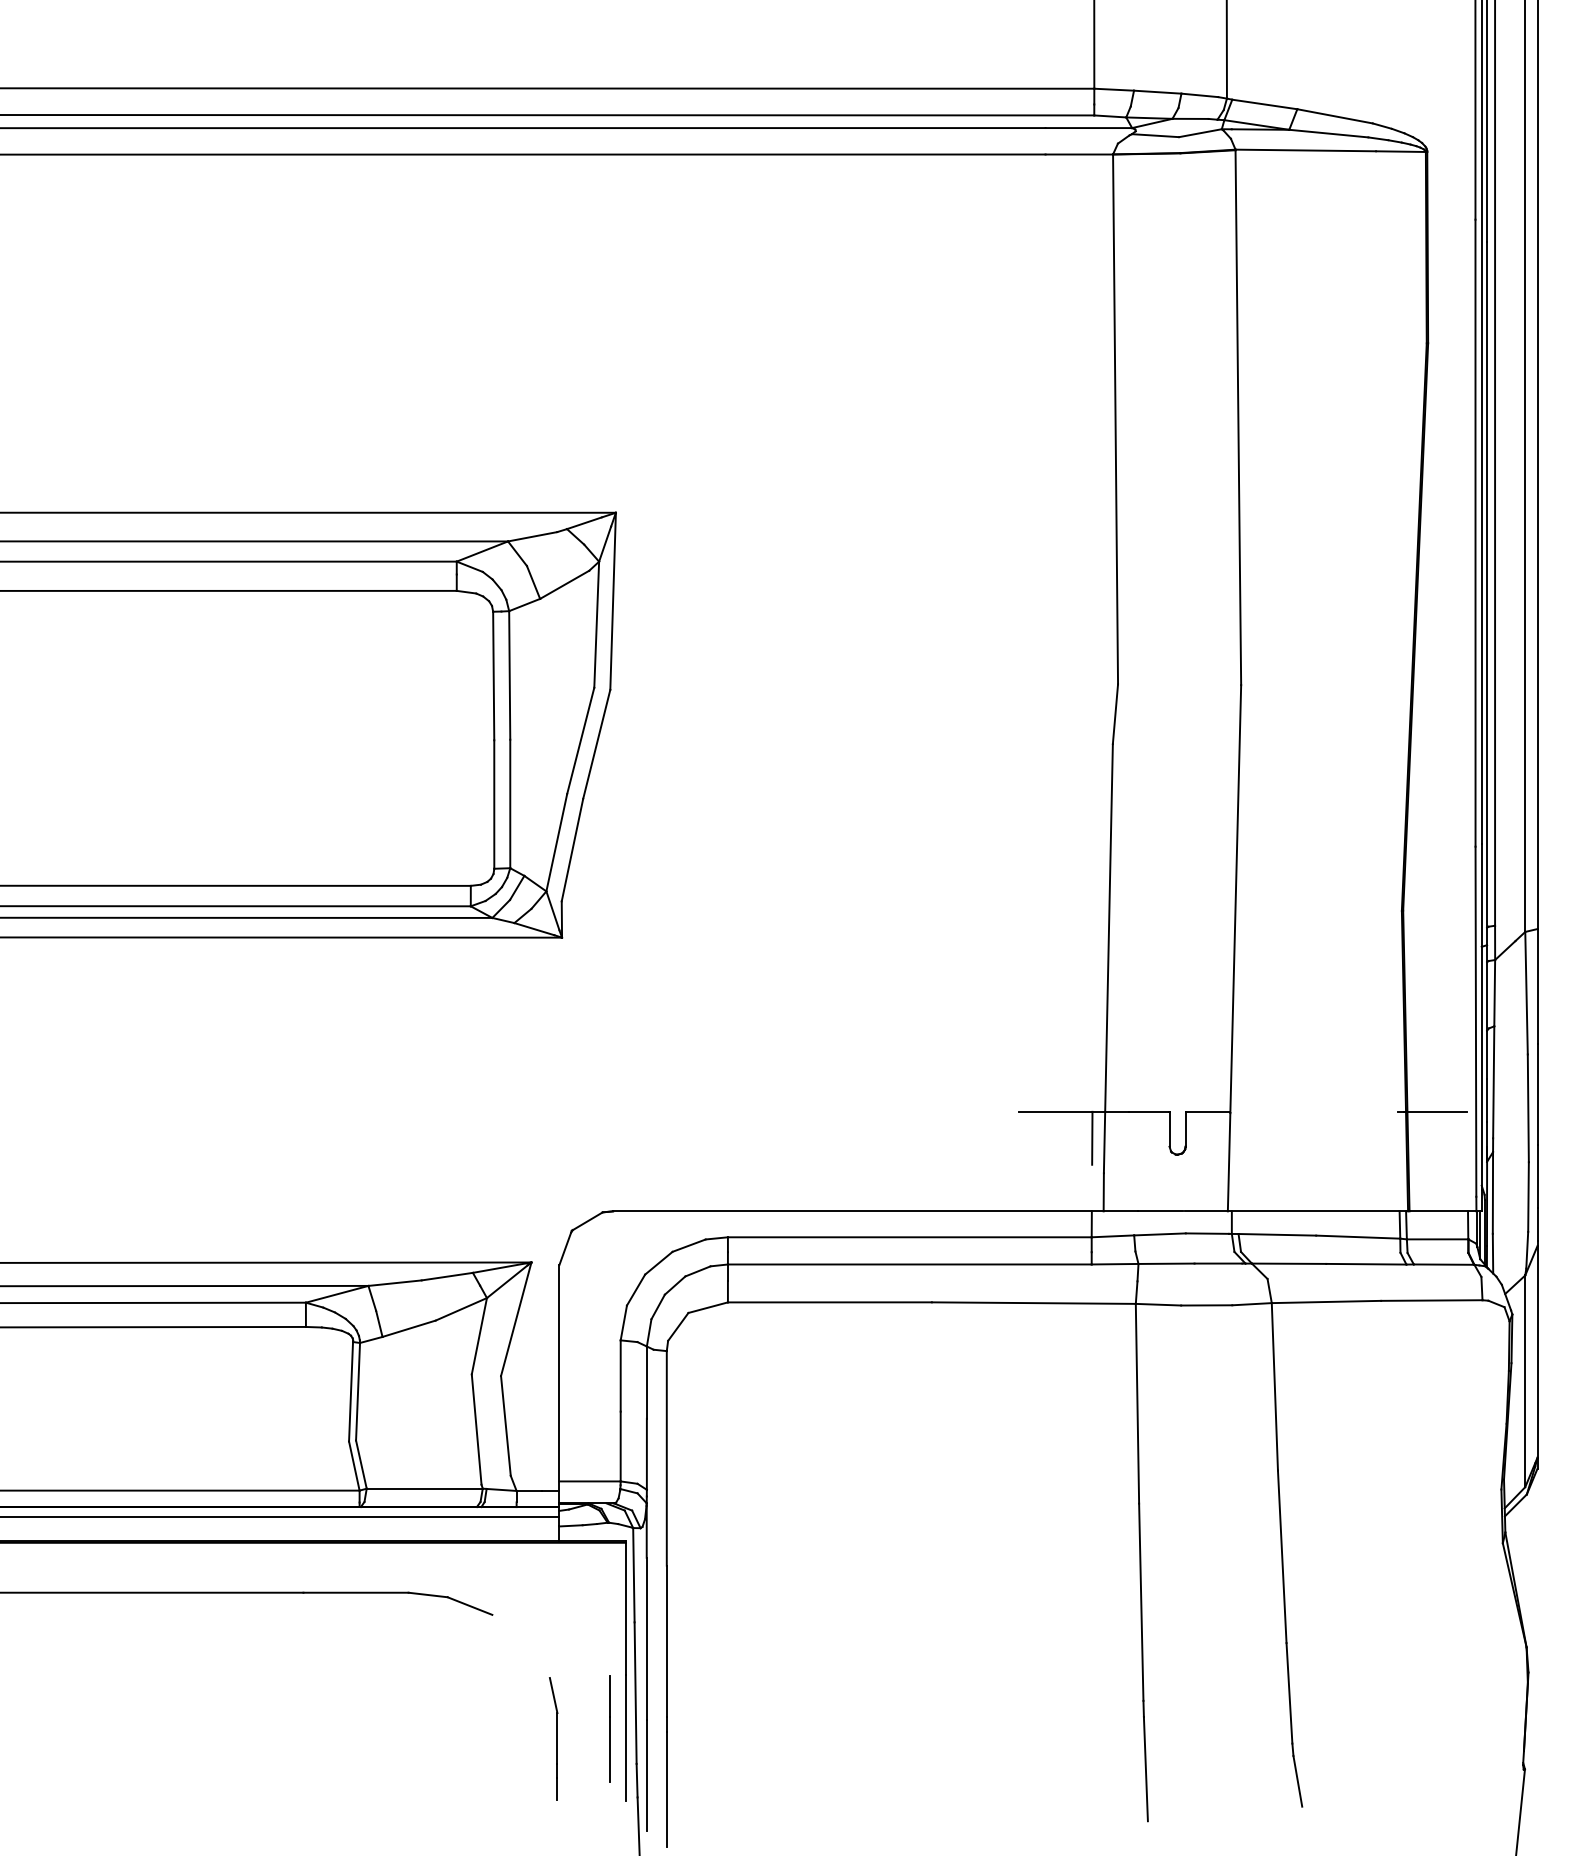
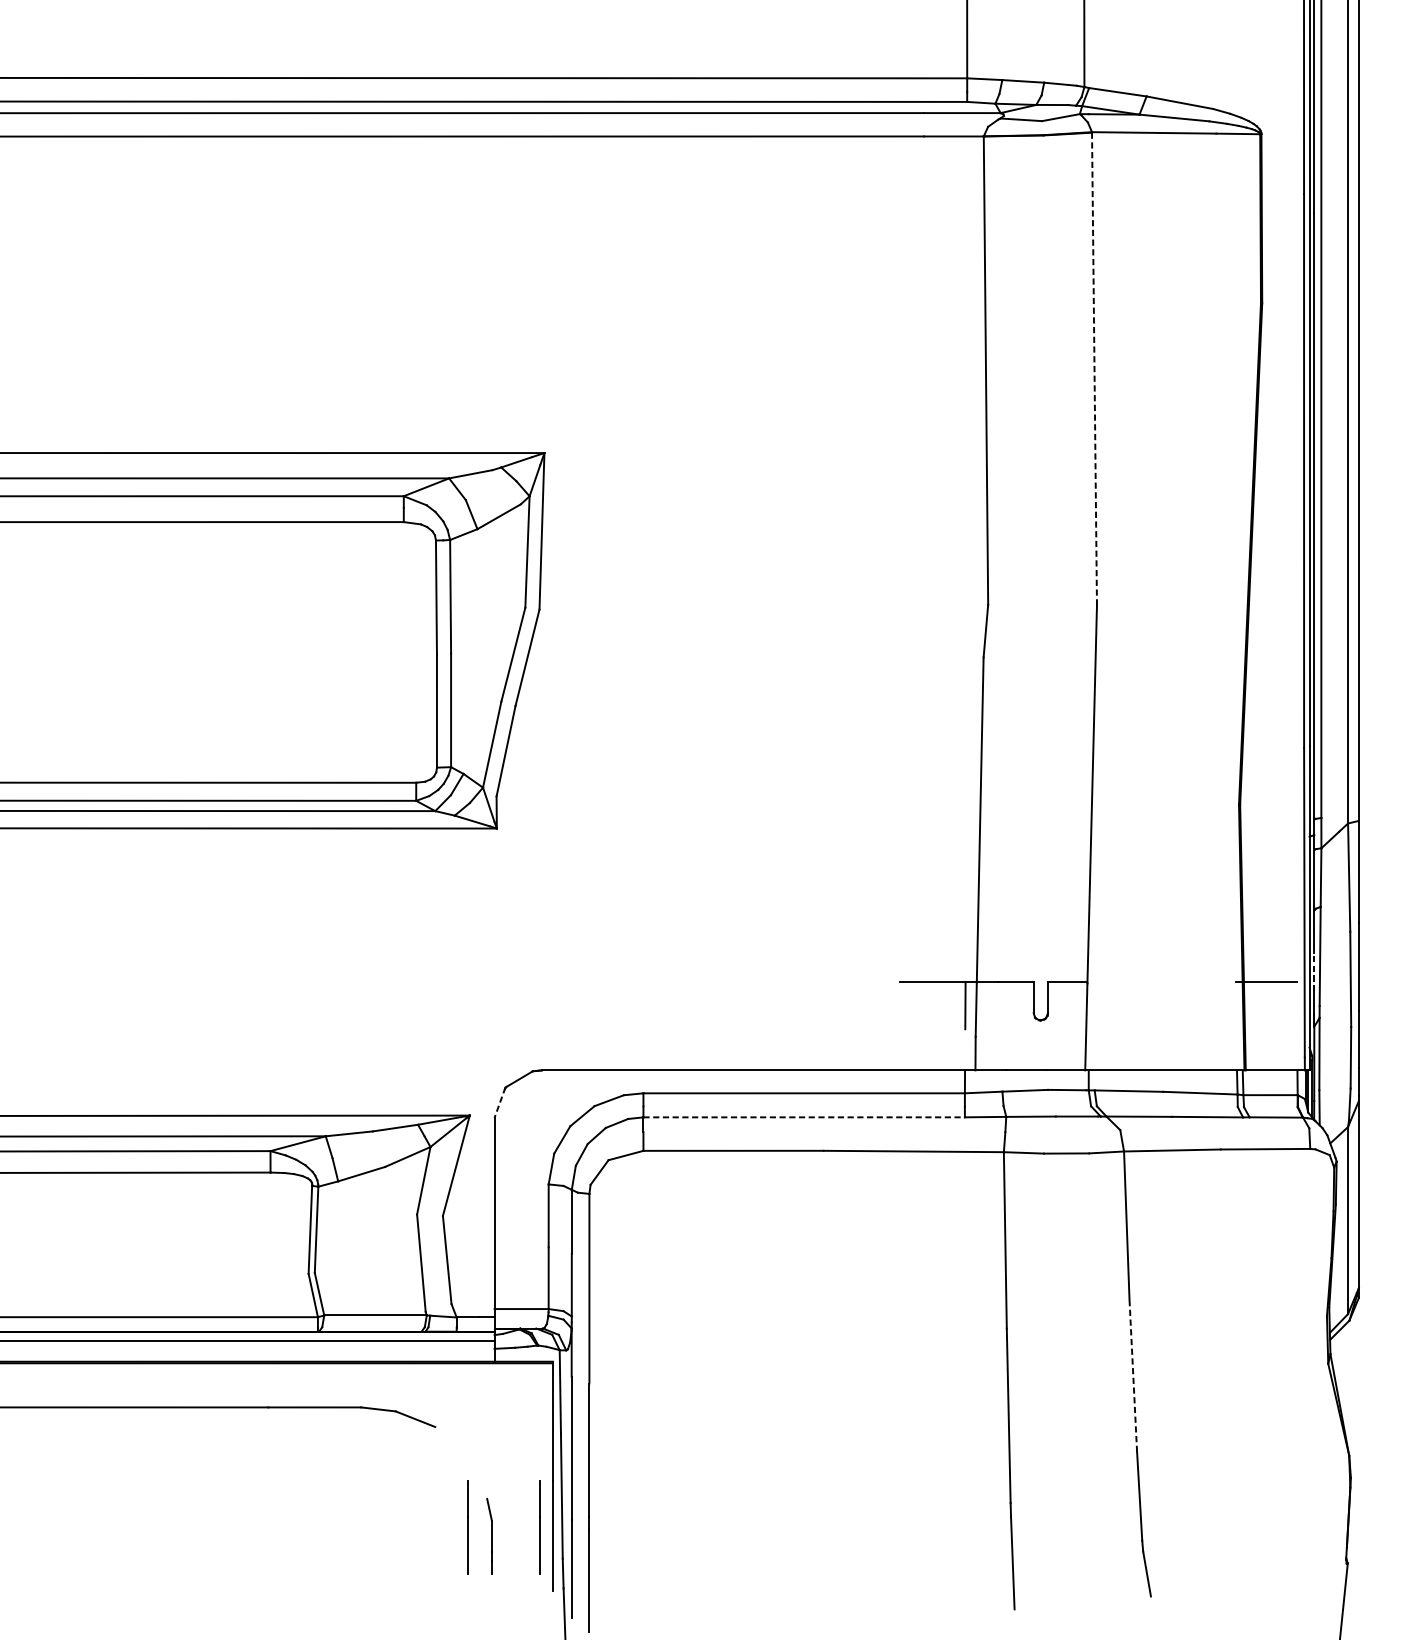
line: (1238, 417) -> (1094, 368), solid -> dashed
line: (1487, 1099) -> (1314, 971), solid -> dashed
line: (565, 1248) -> (499, 1103), solid -> dashed
line: (909, 1264) -> (803, 1117), solid -> dashed
line: (1282, 1556) -> (1133, 1375), solid -> dashed
line: (528, 1728) -> (467, 1527), added
part: (553, 1738) -> (489, 1536), size x0.7

